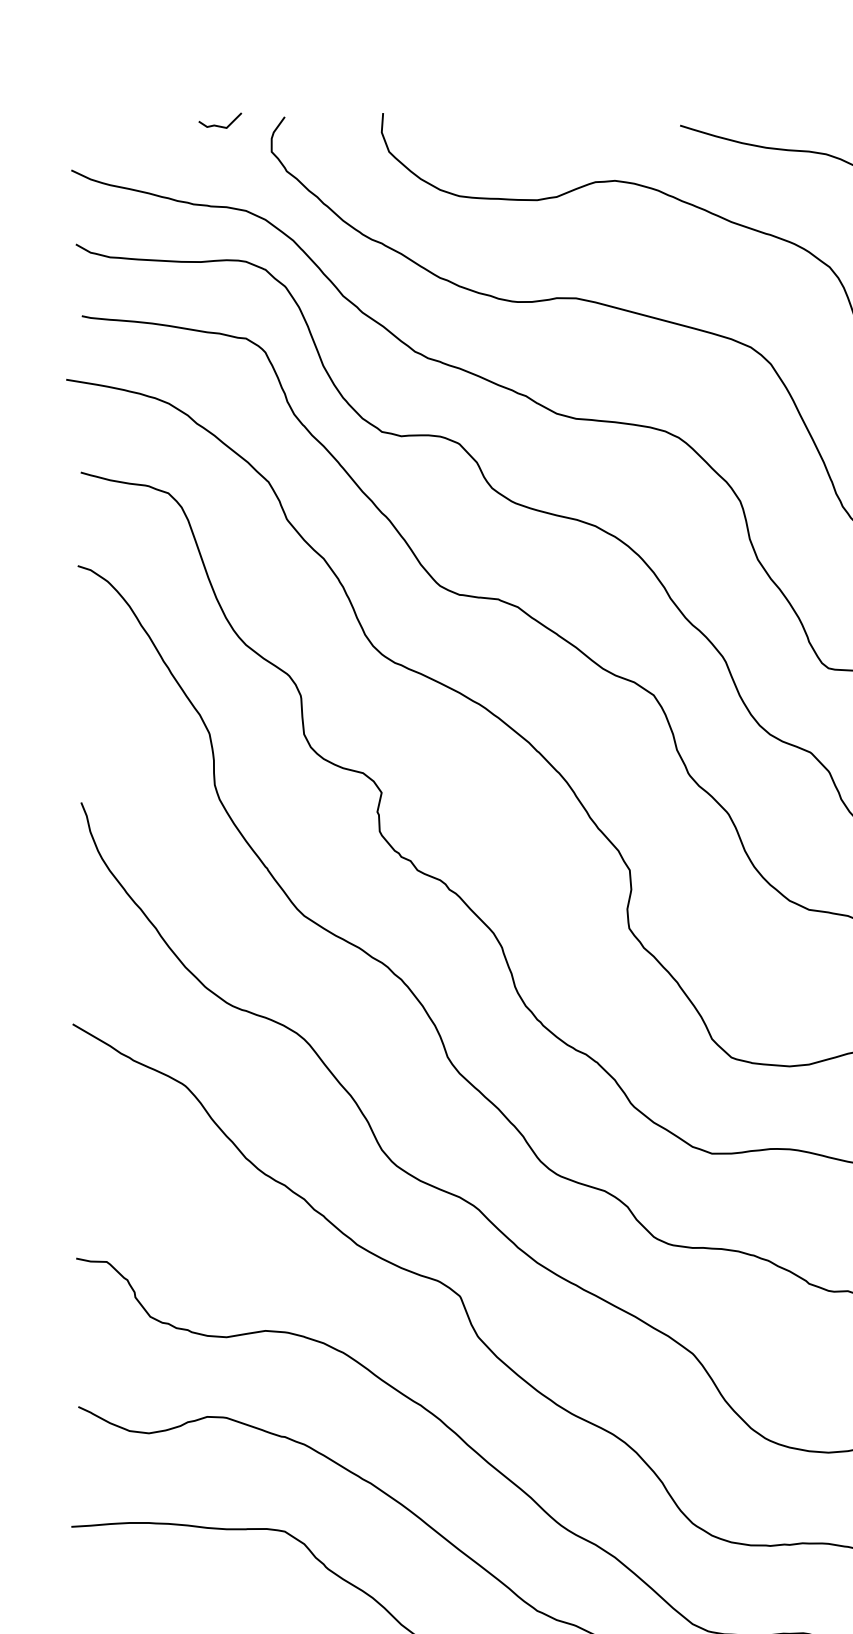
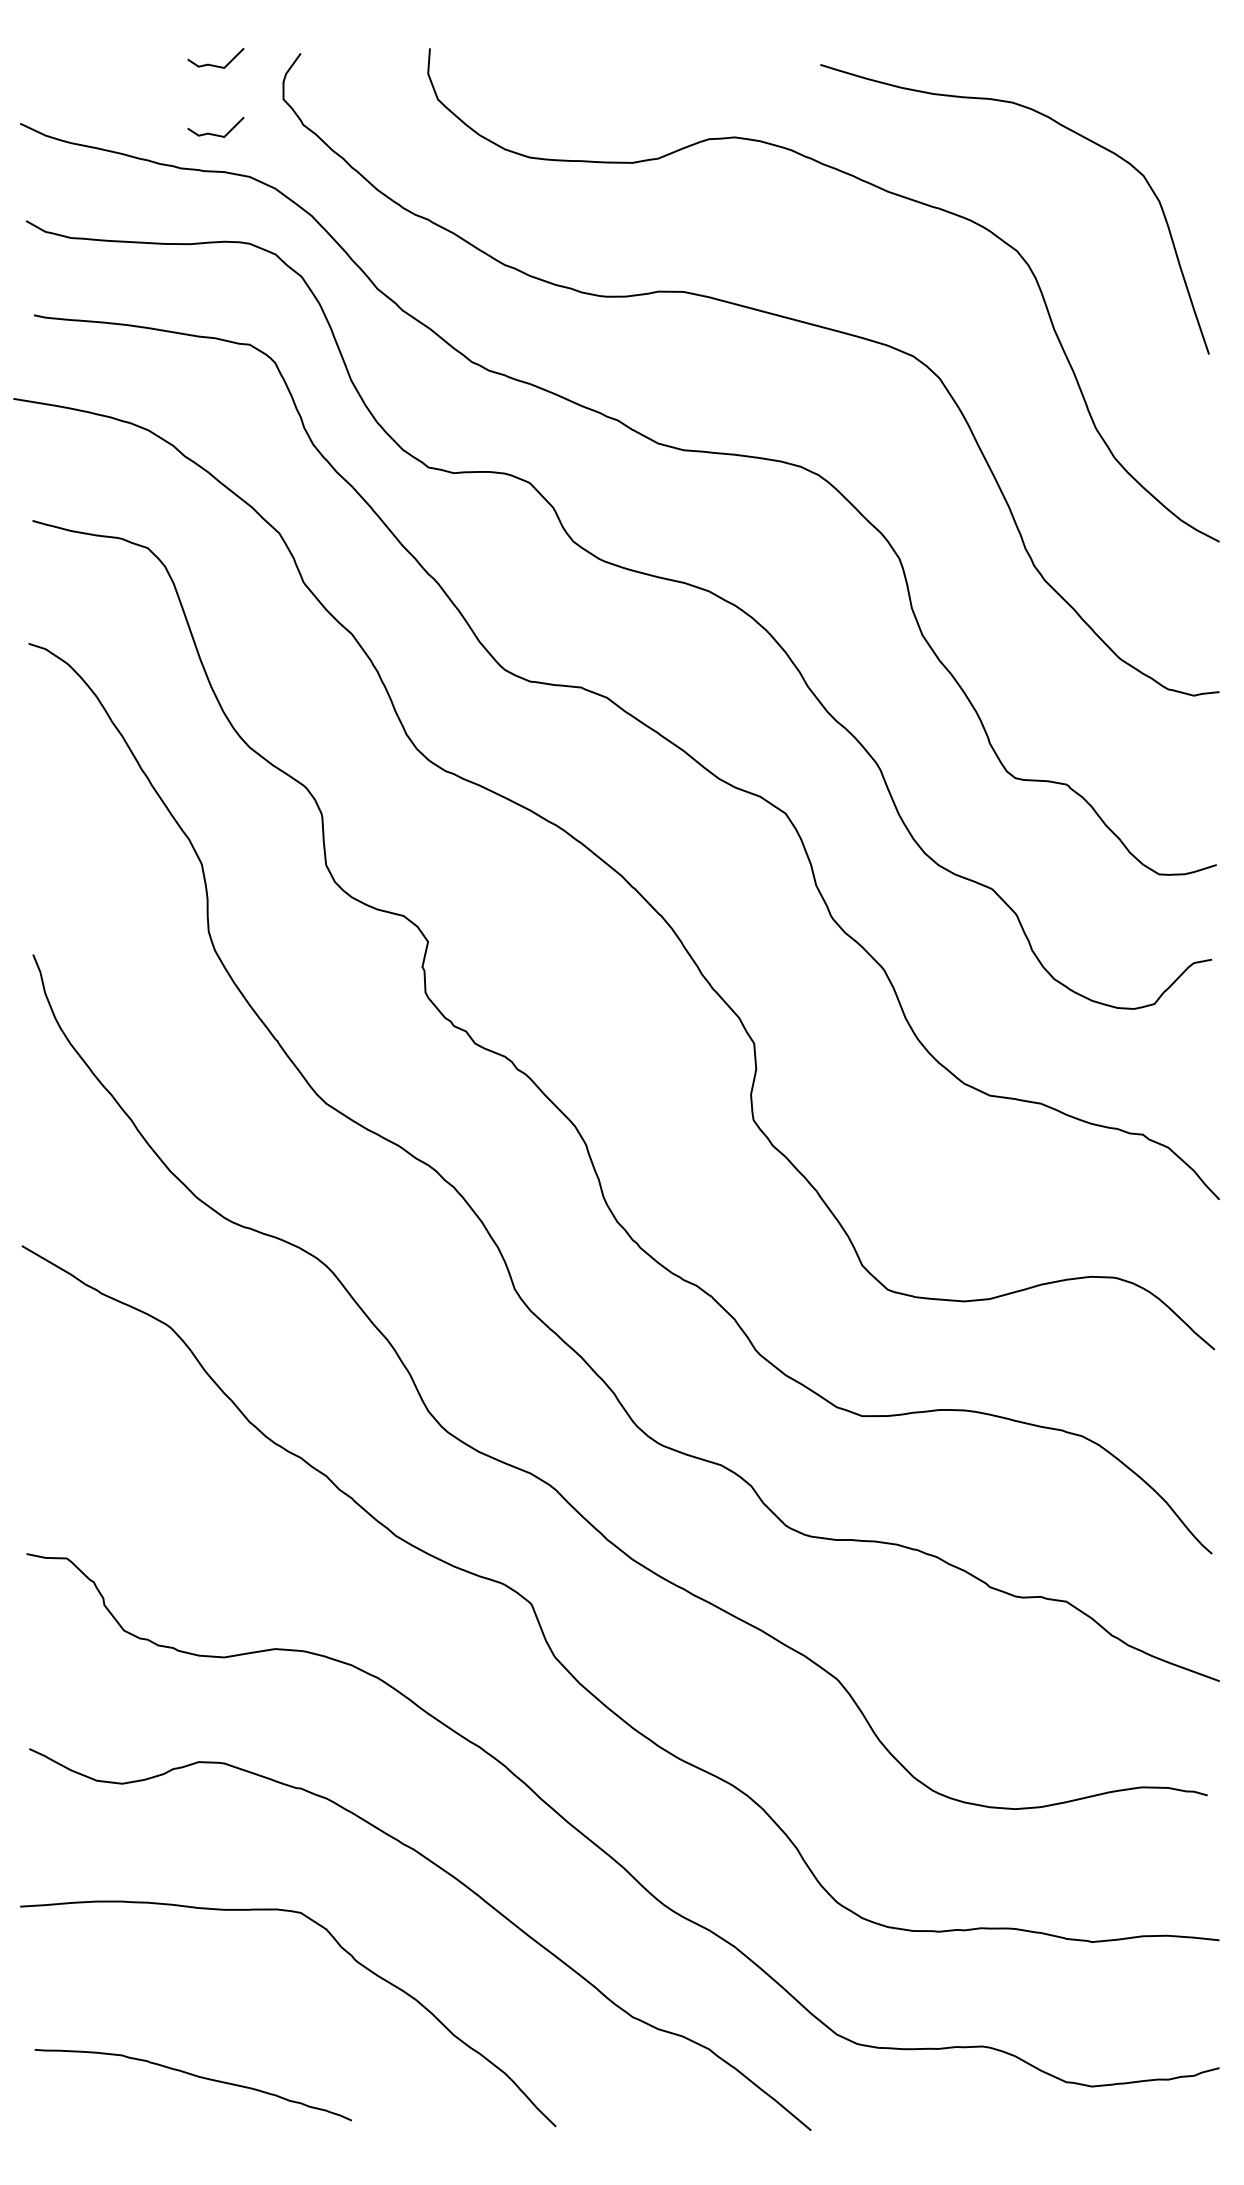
line: (218, 177) -> (213, 133), added

